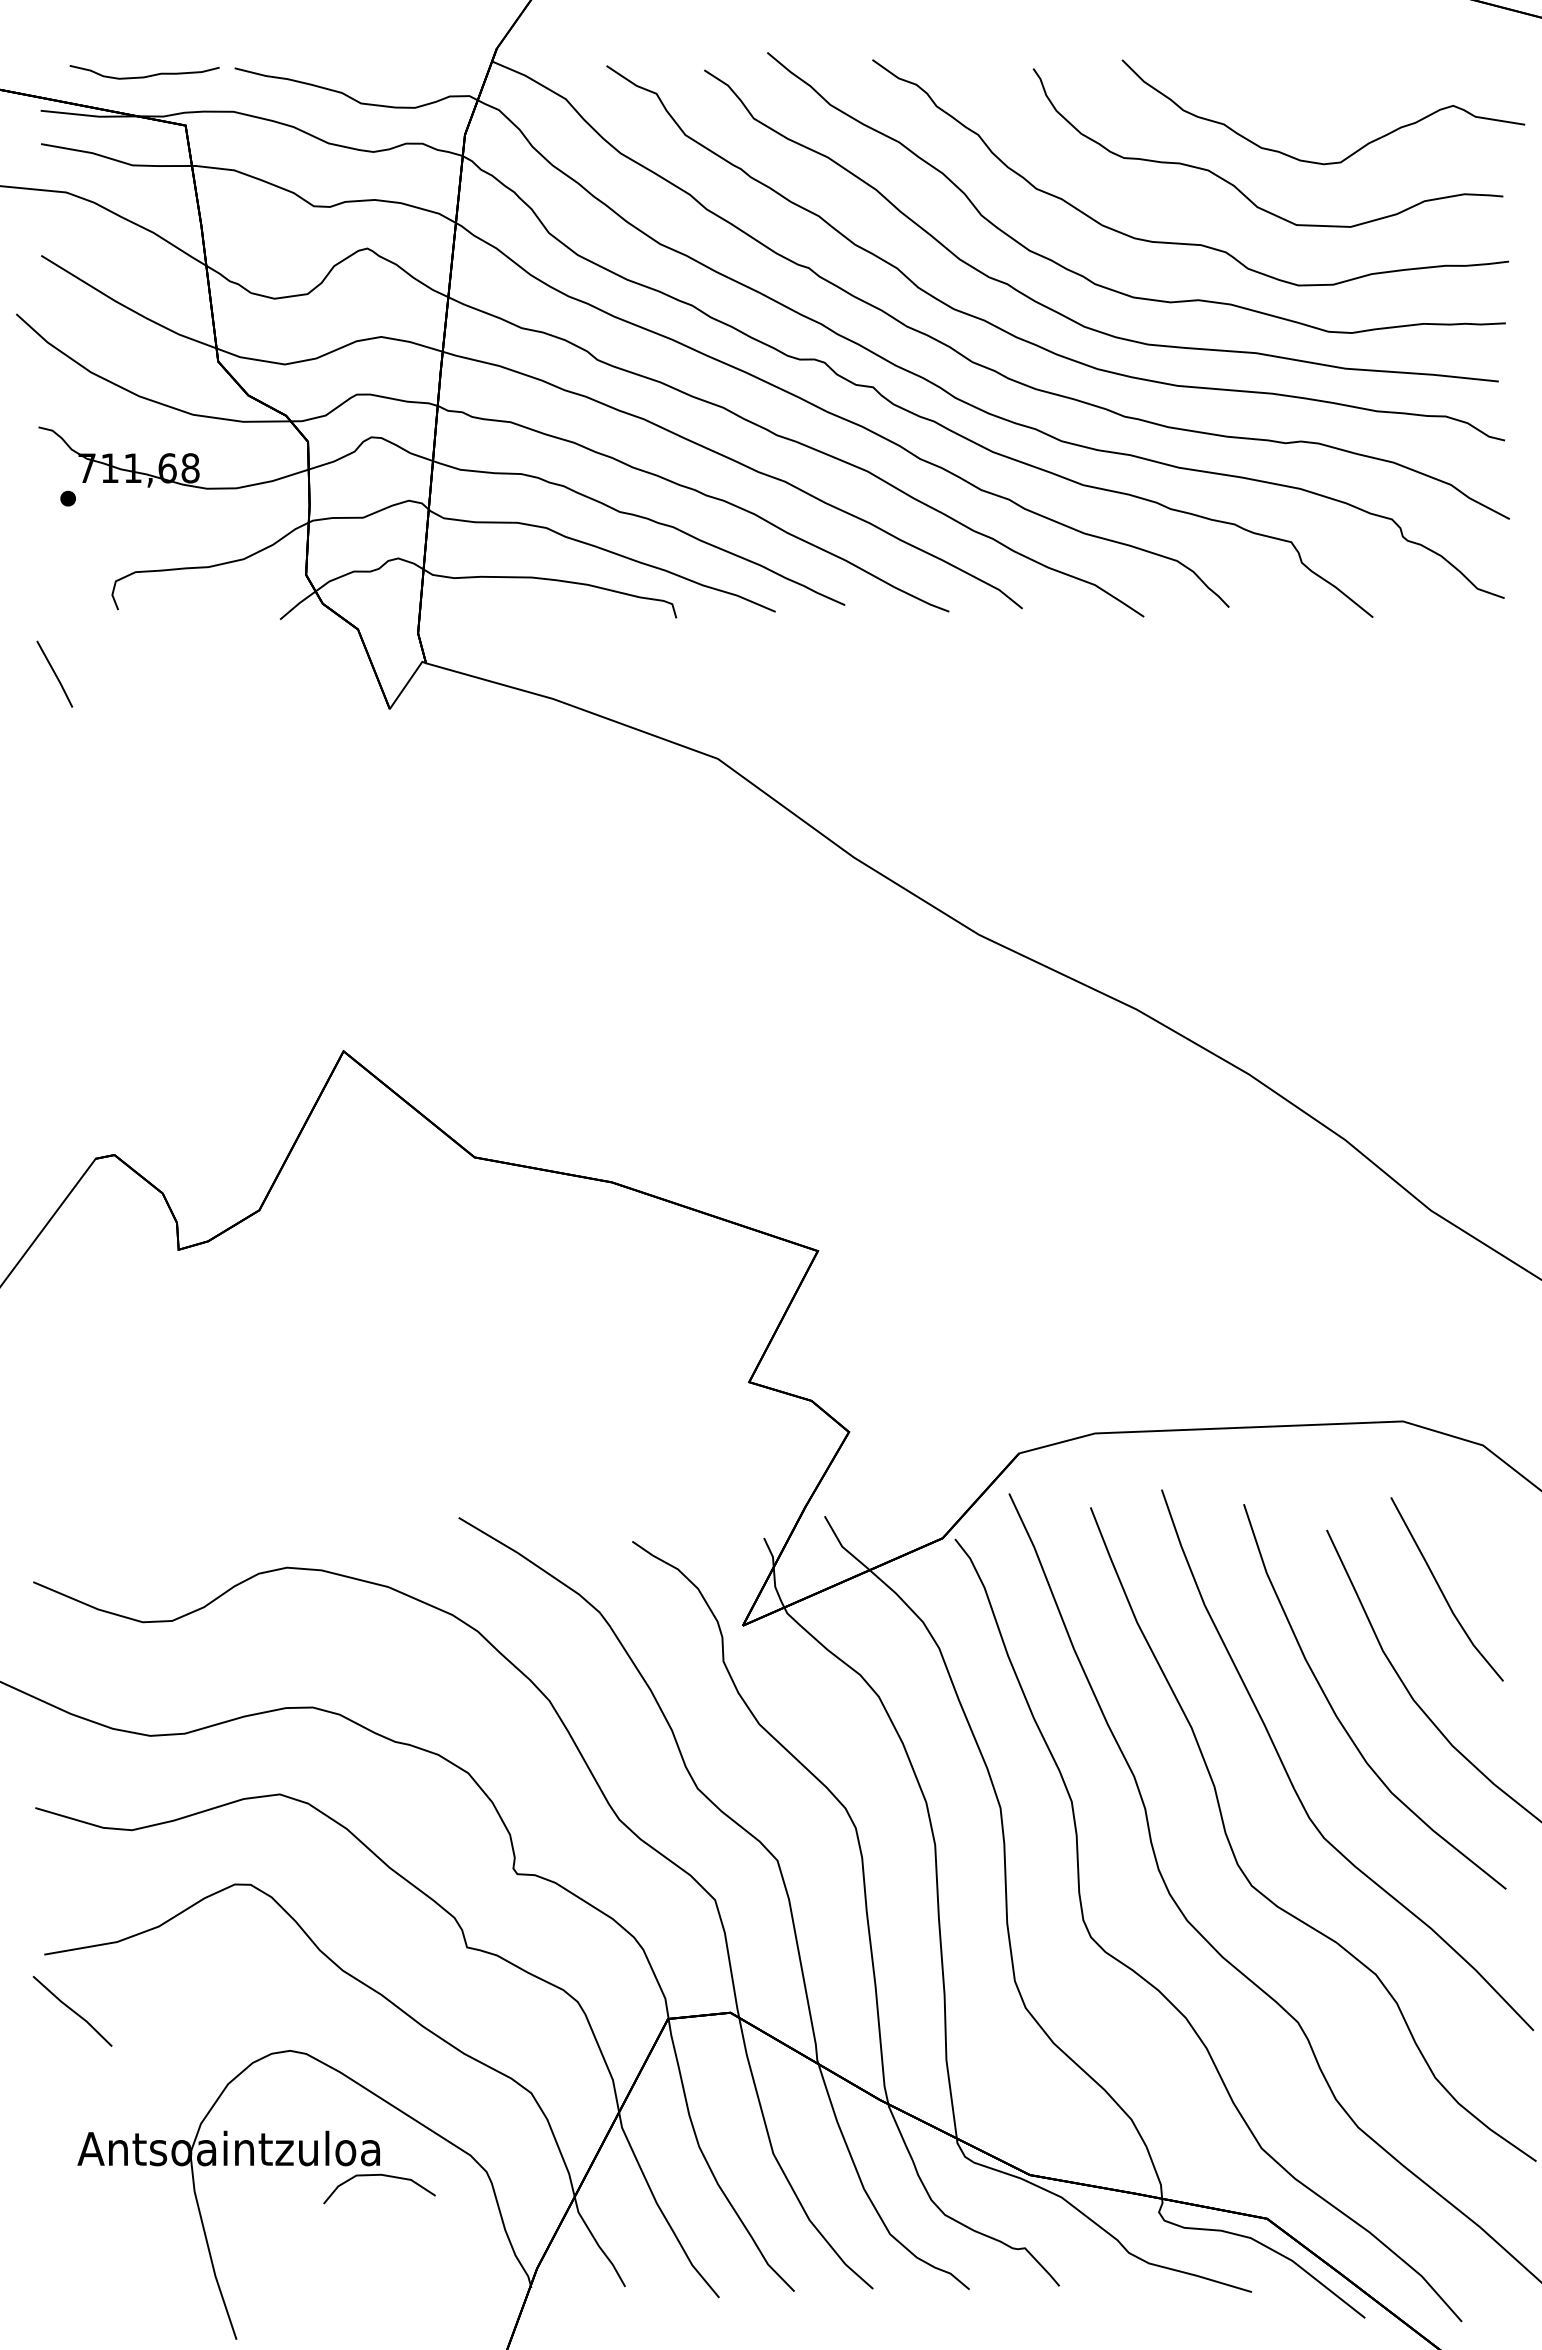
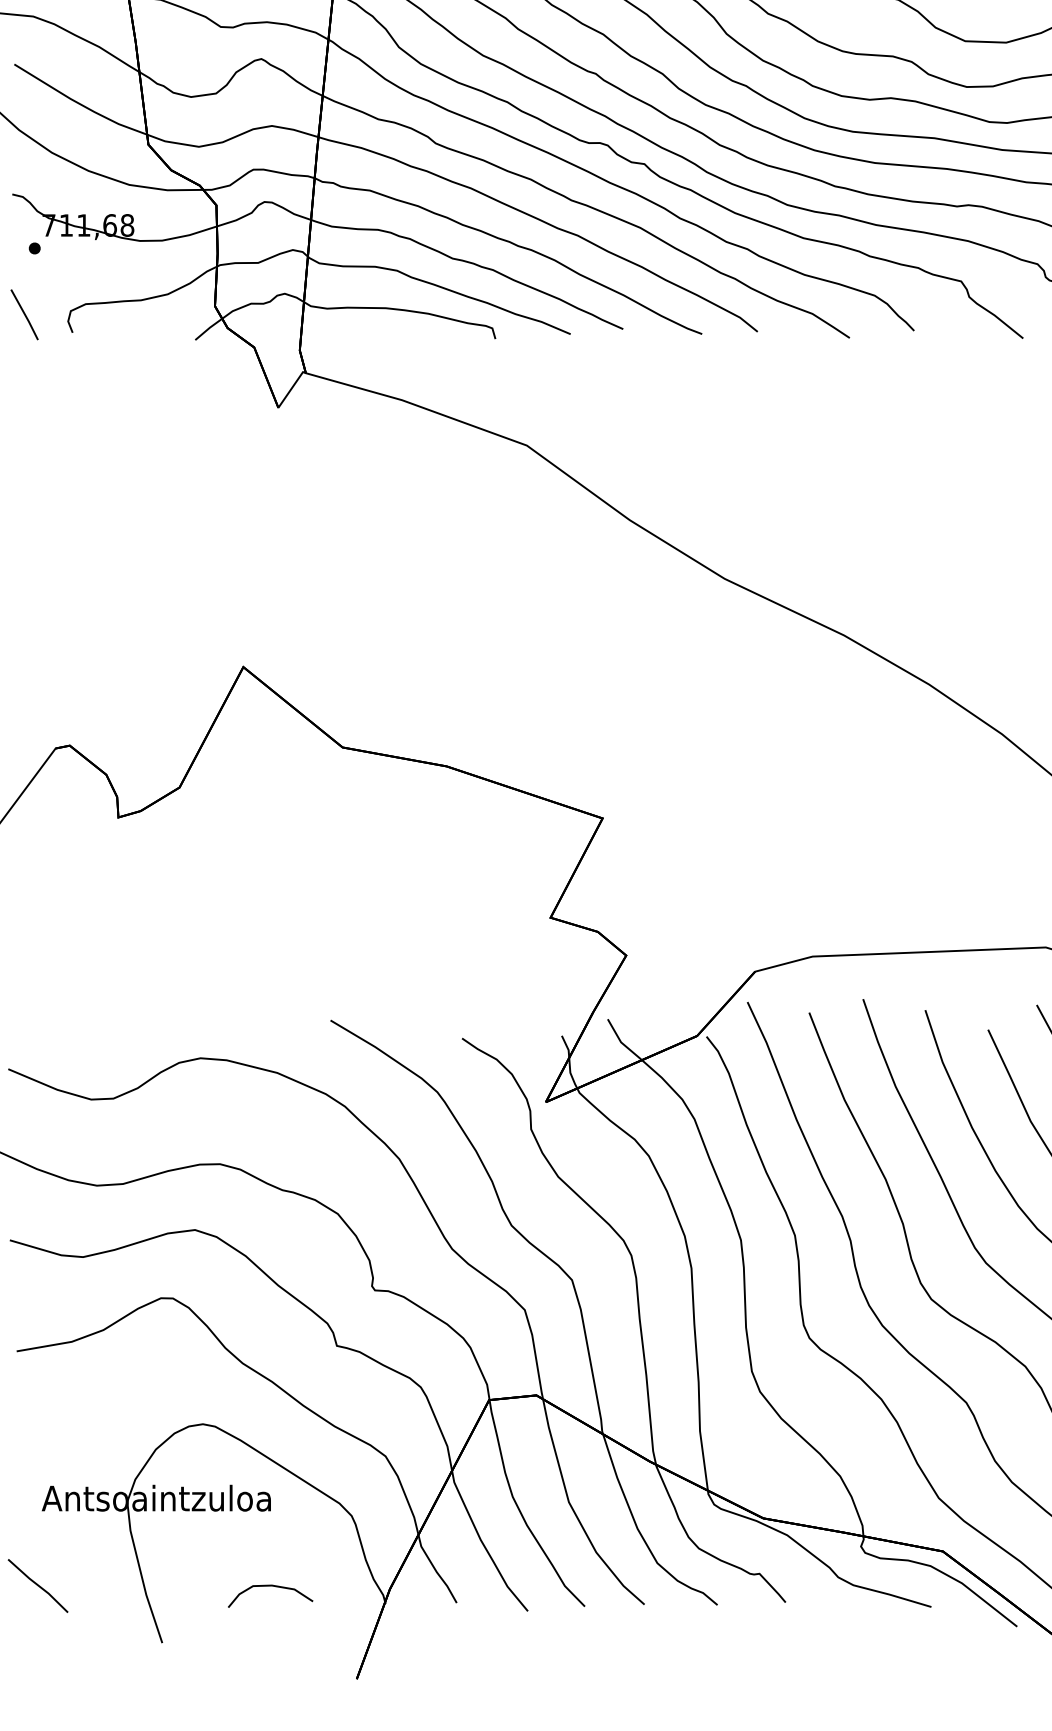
line: (54, 673) -> (24, 314), moved
line: (72, 2011) -> (38, 1586), moved
part: (383, 2176) -> (273, 1586), moved

